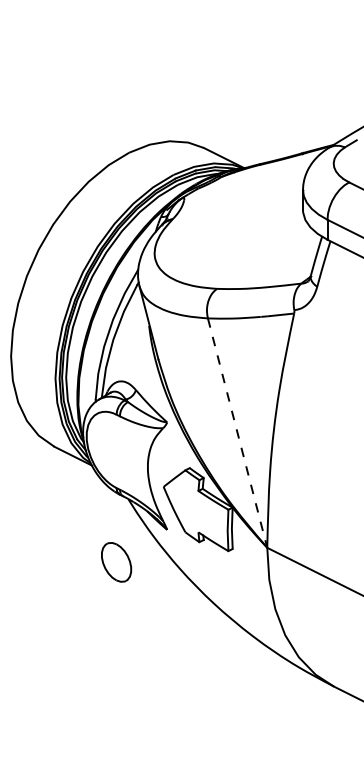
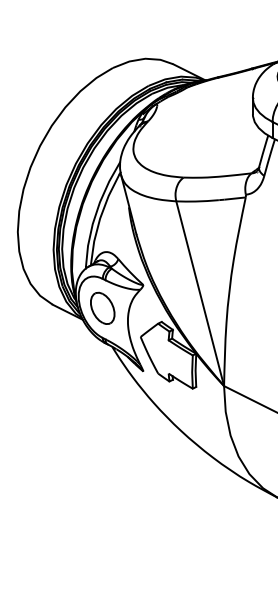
line: (237, 433) -> (200, 294), dashed -> solid
part: (116, 562) -> (102, 308), moved

